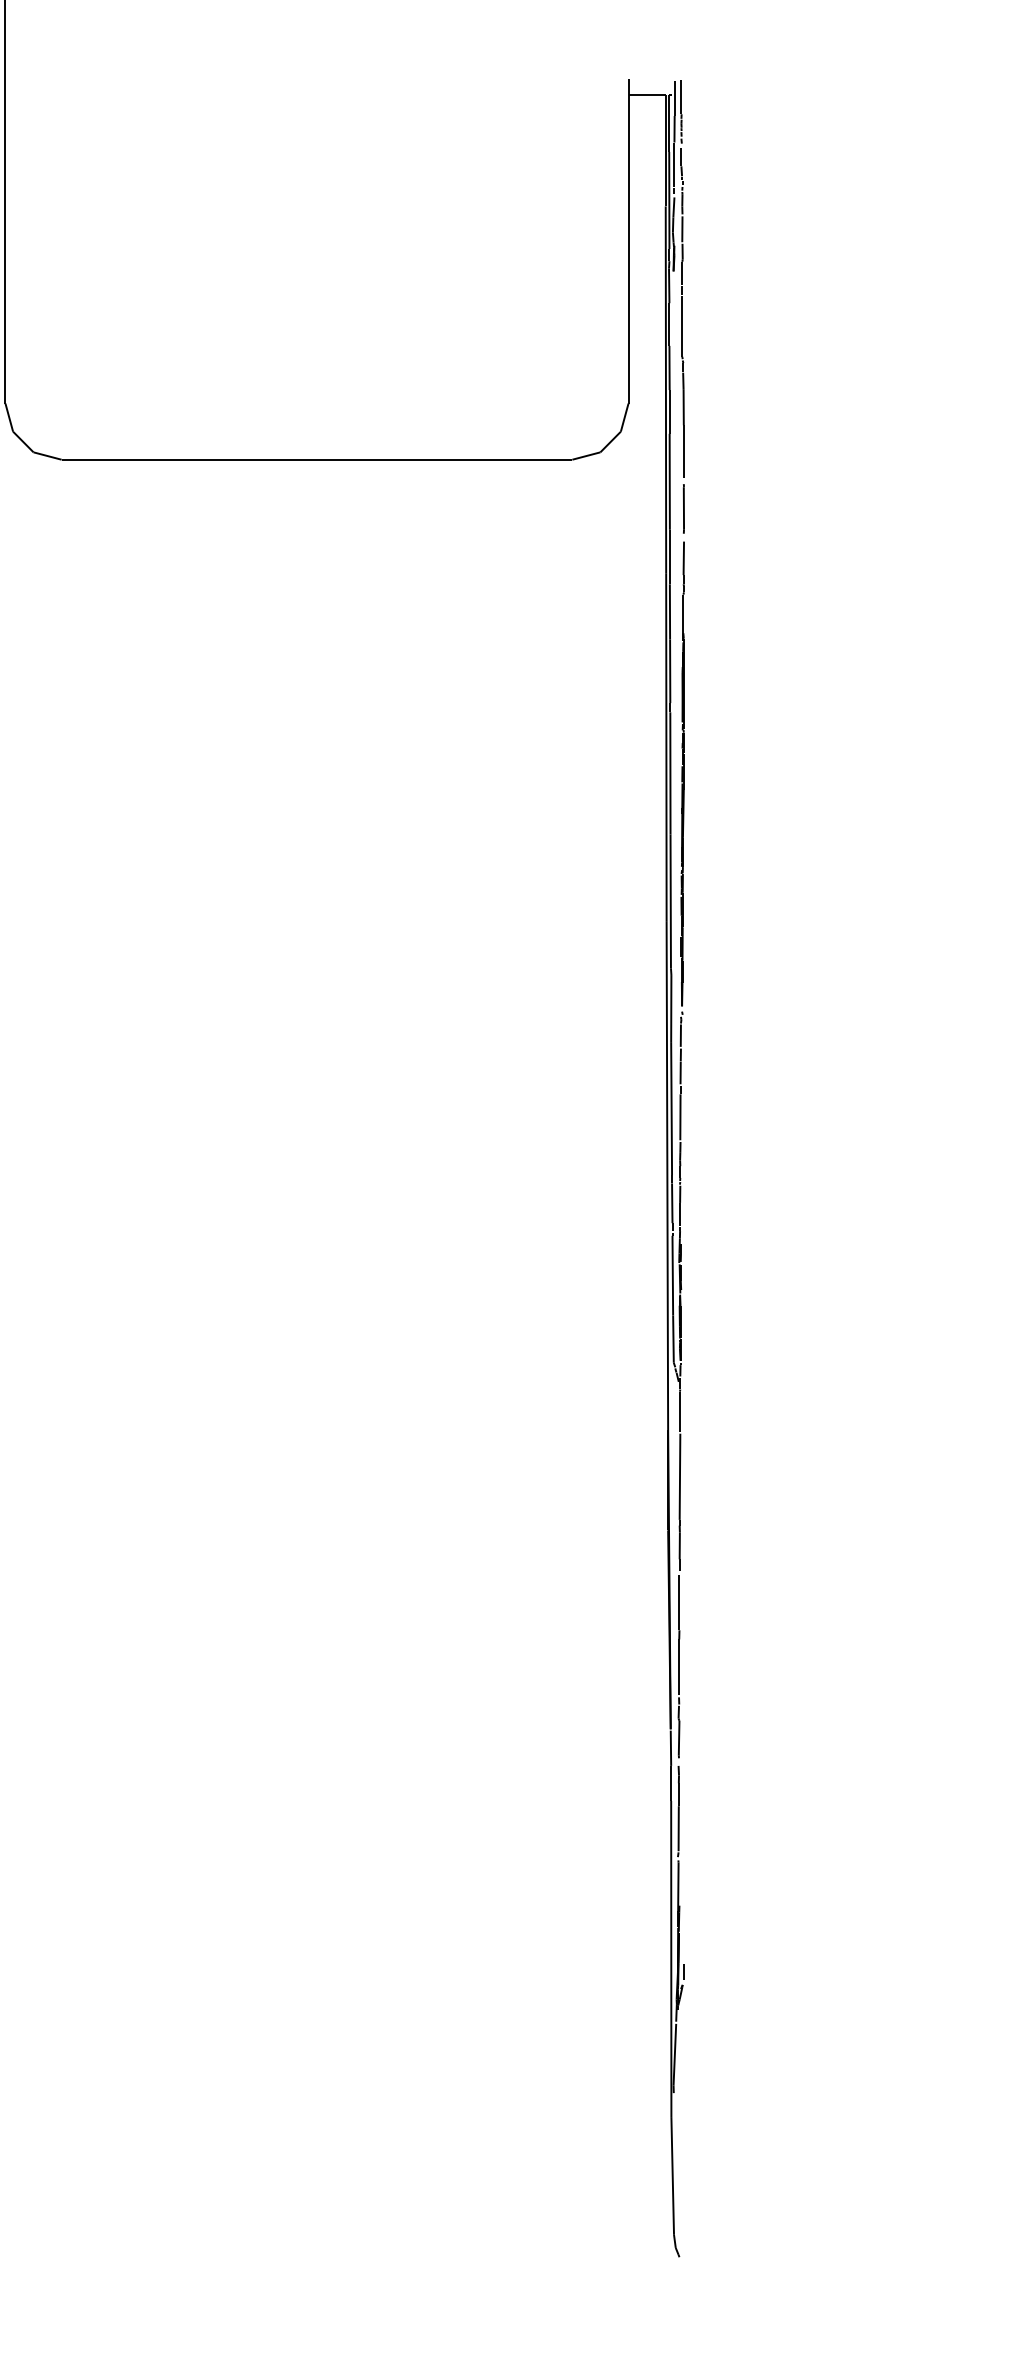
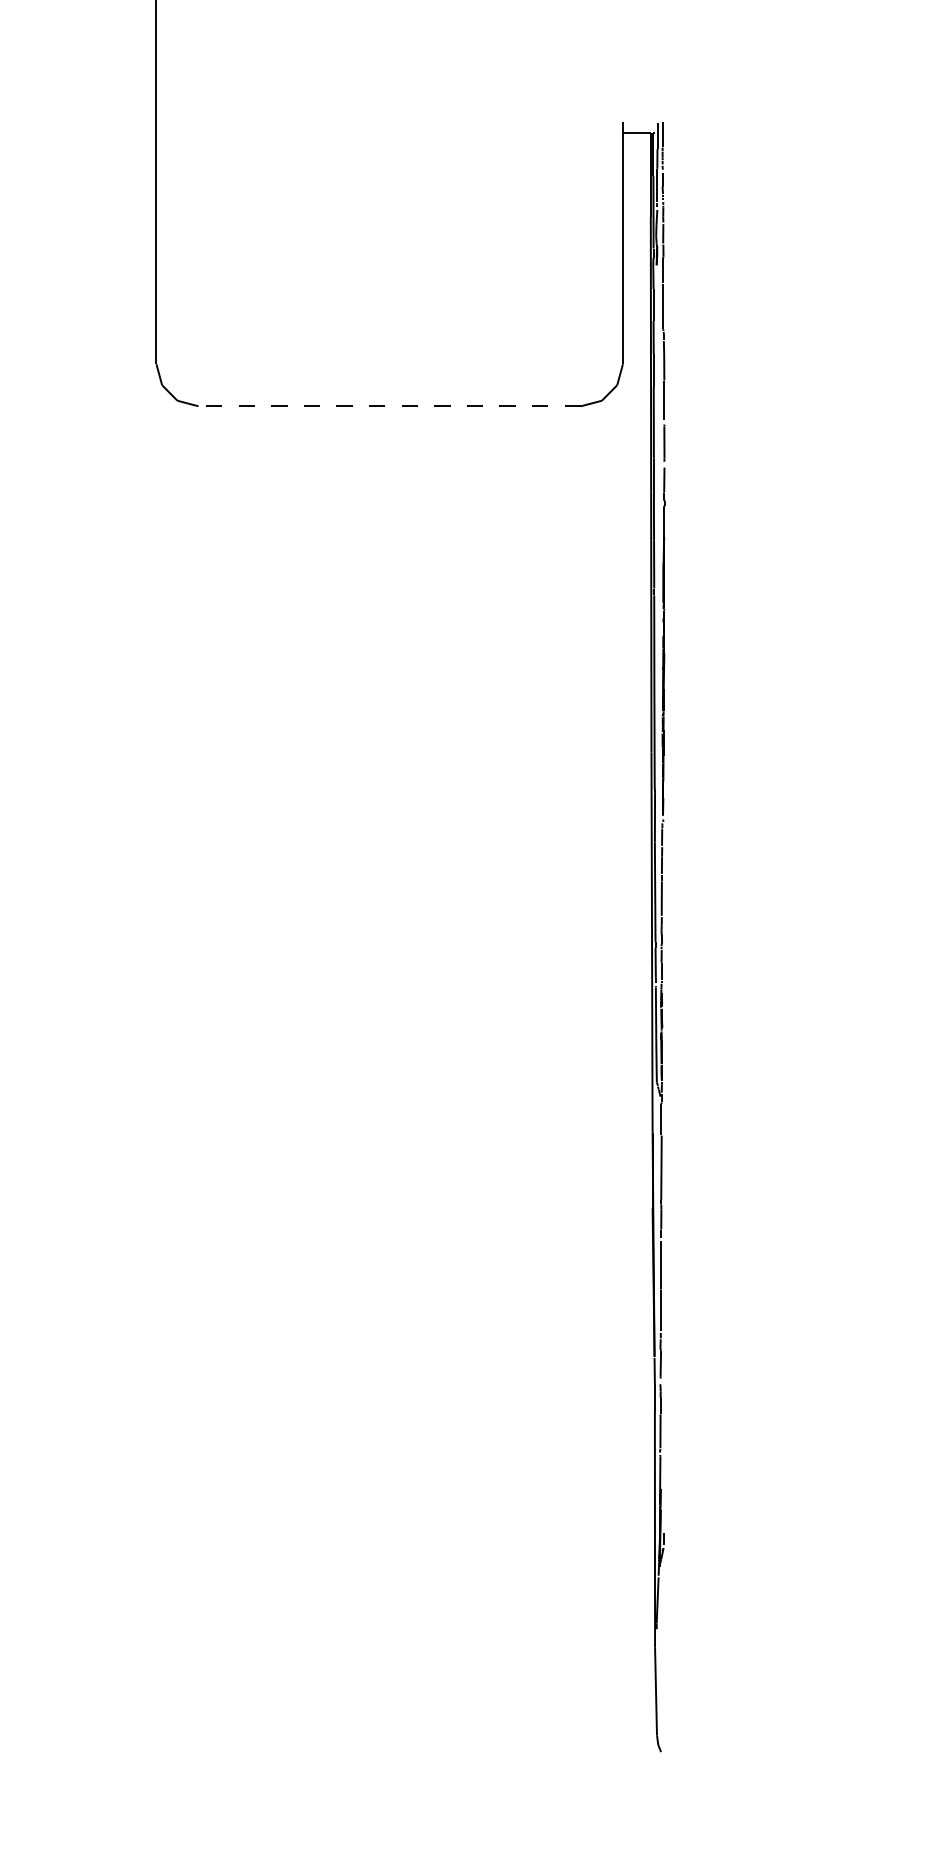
line: (316, 460) -> (389, 406), solid -> dashed

